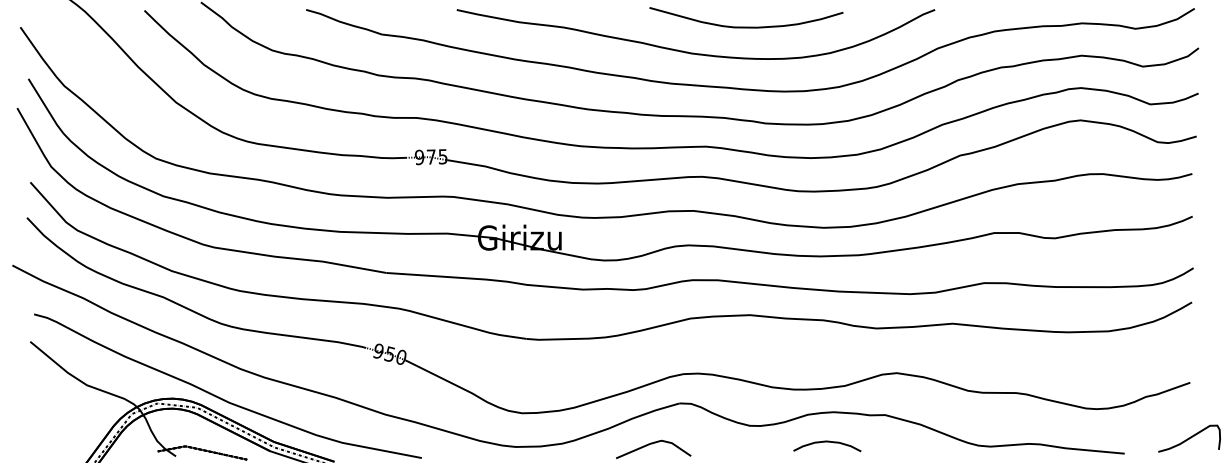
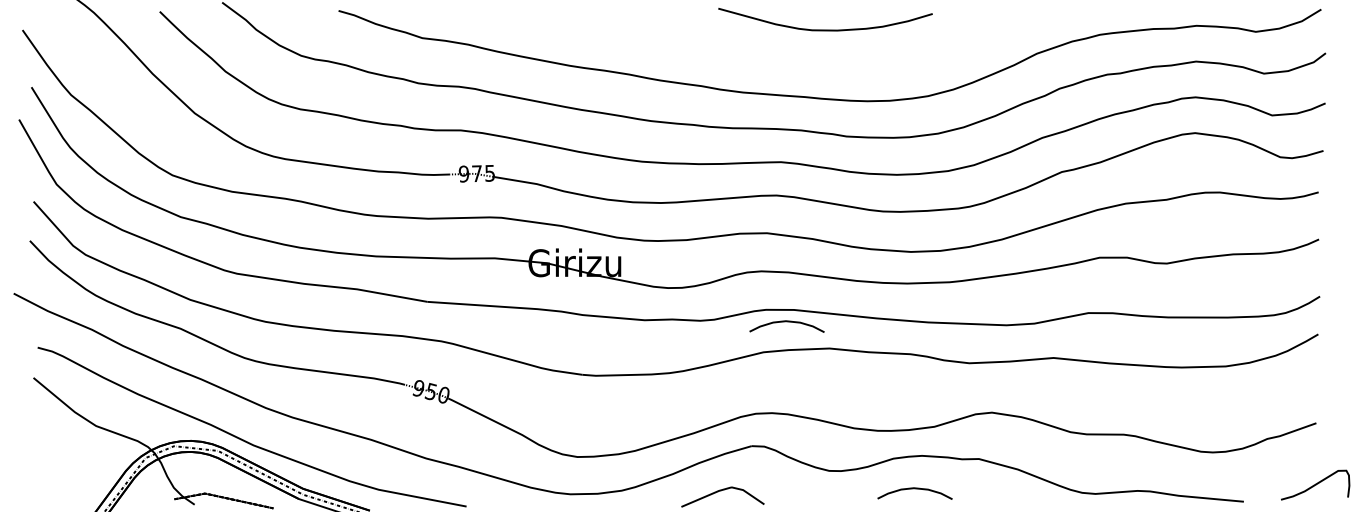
curve: (690, 52) -> (763, 57), removed
curve: (711, 291) -> (786, 322), added

